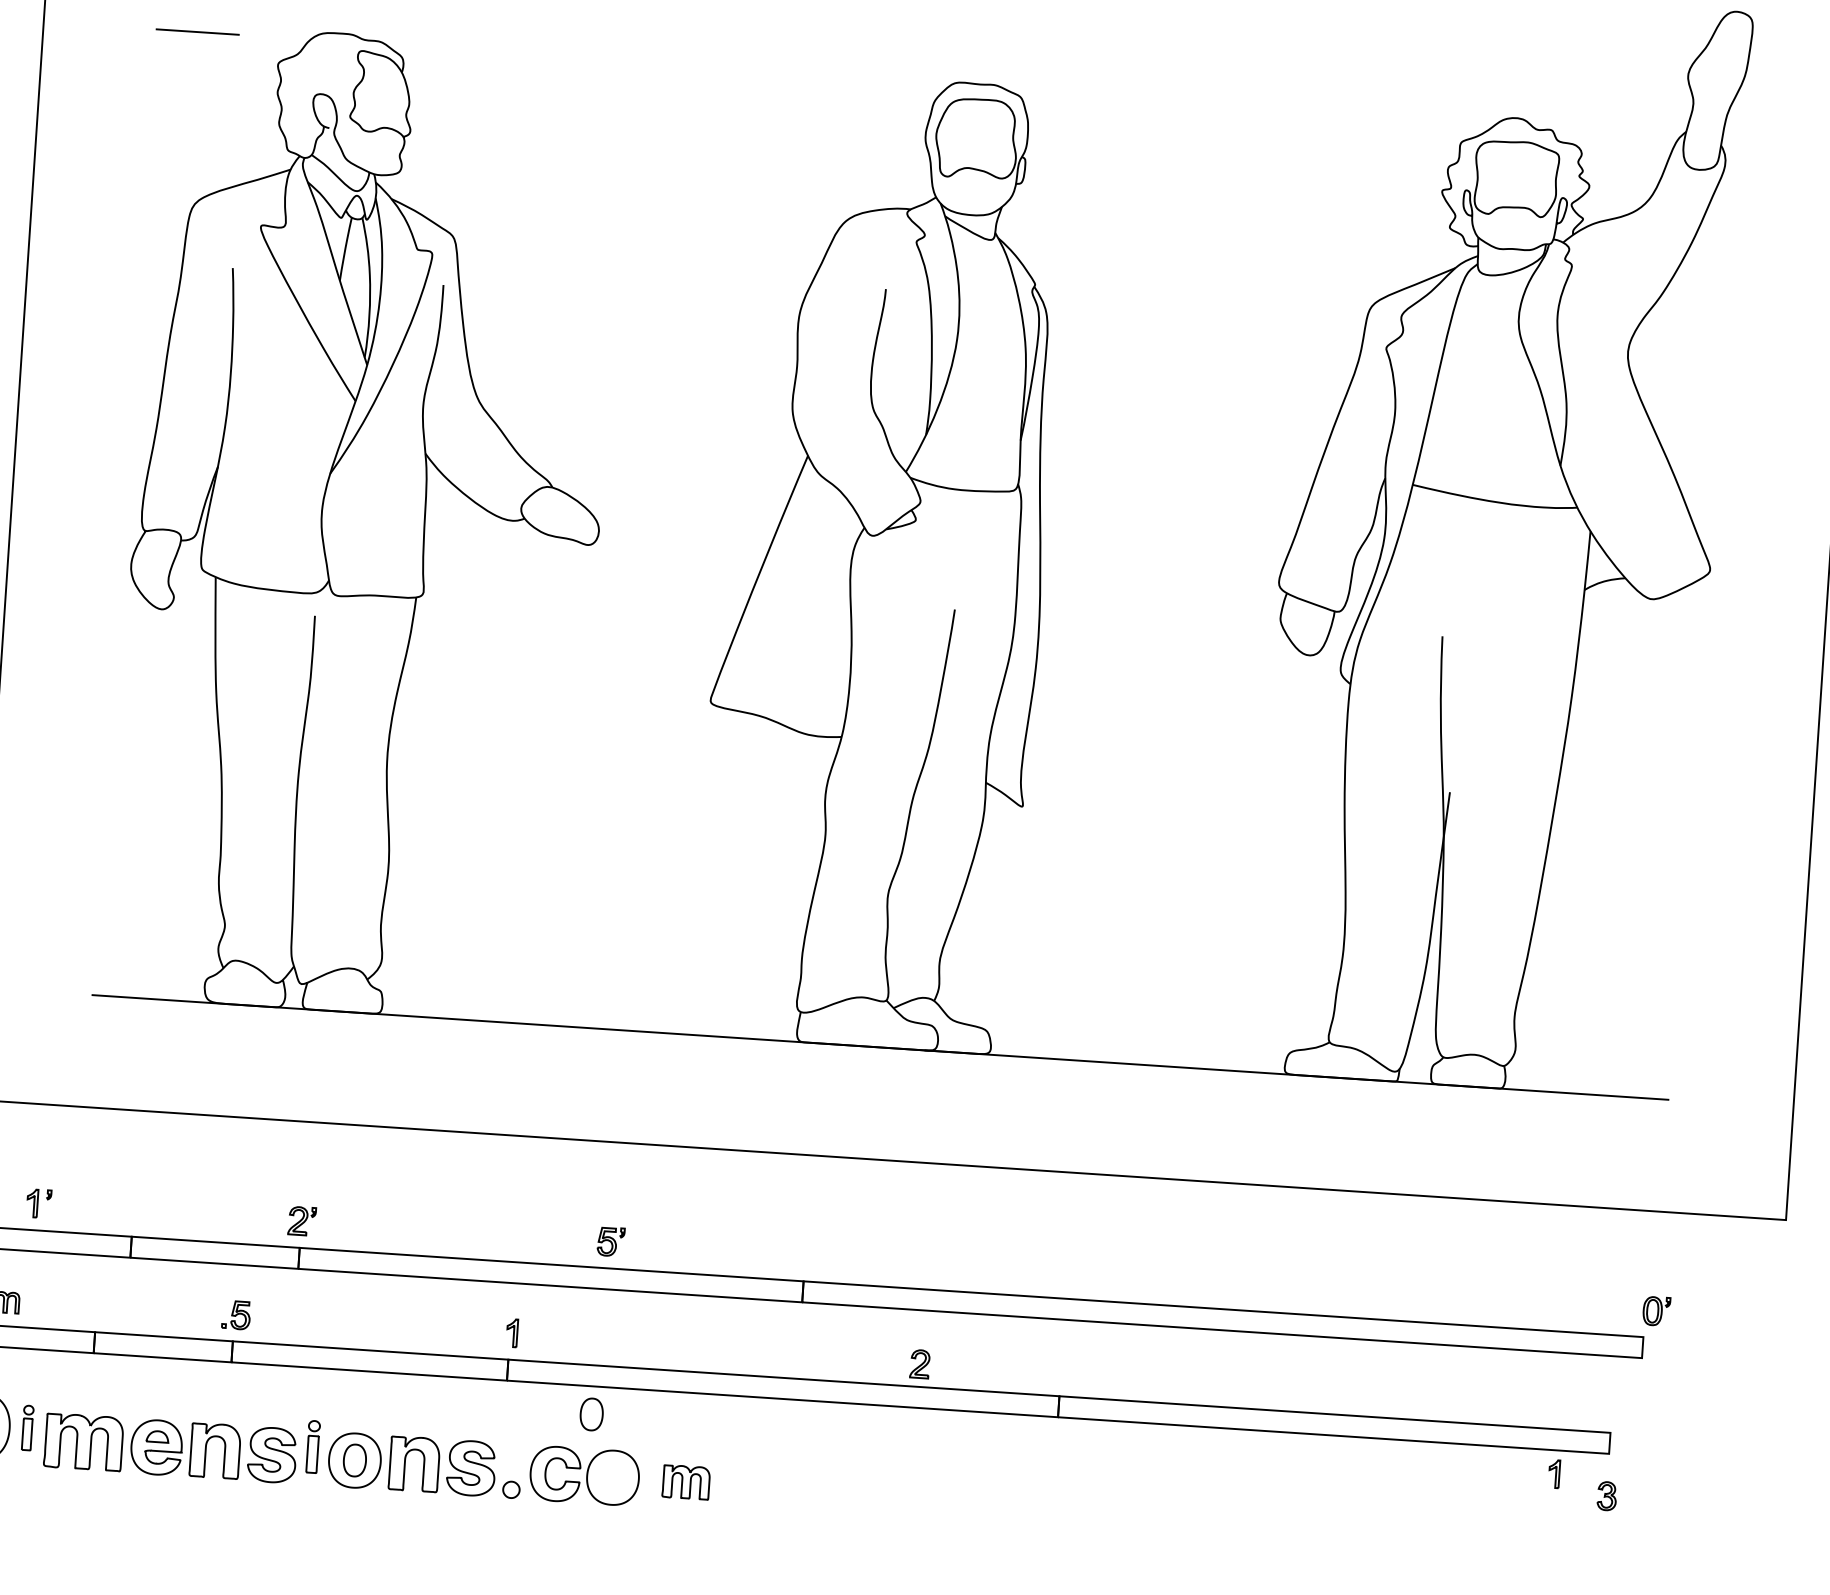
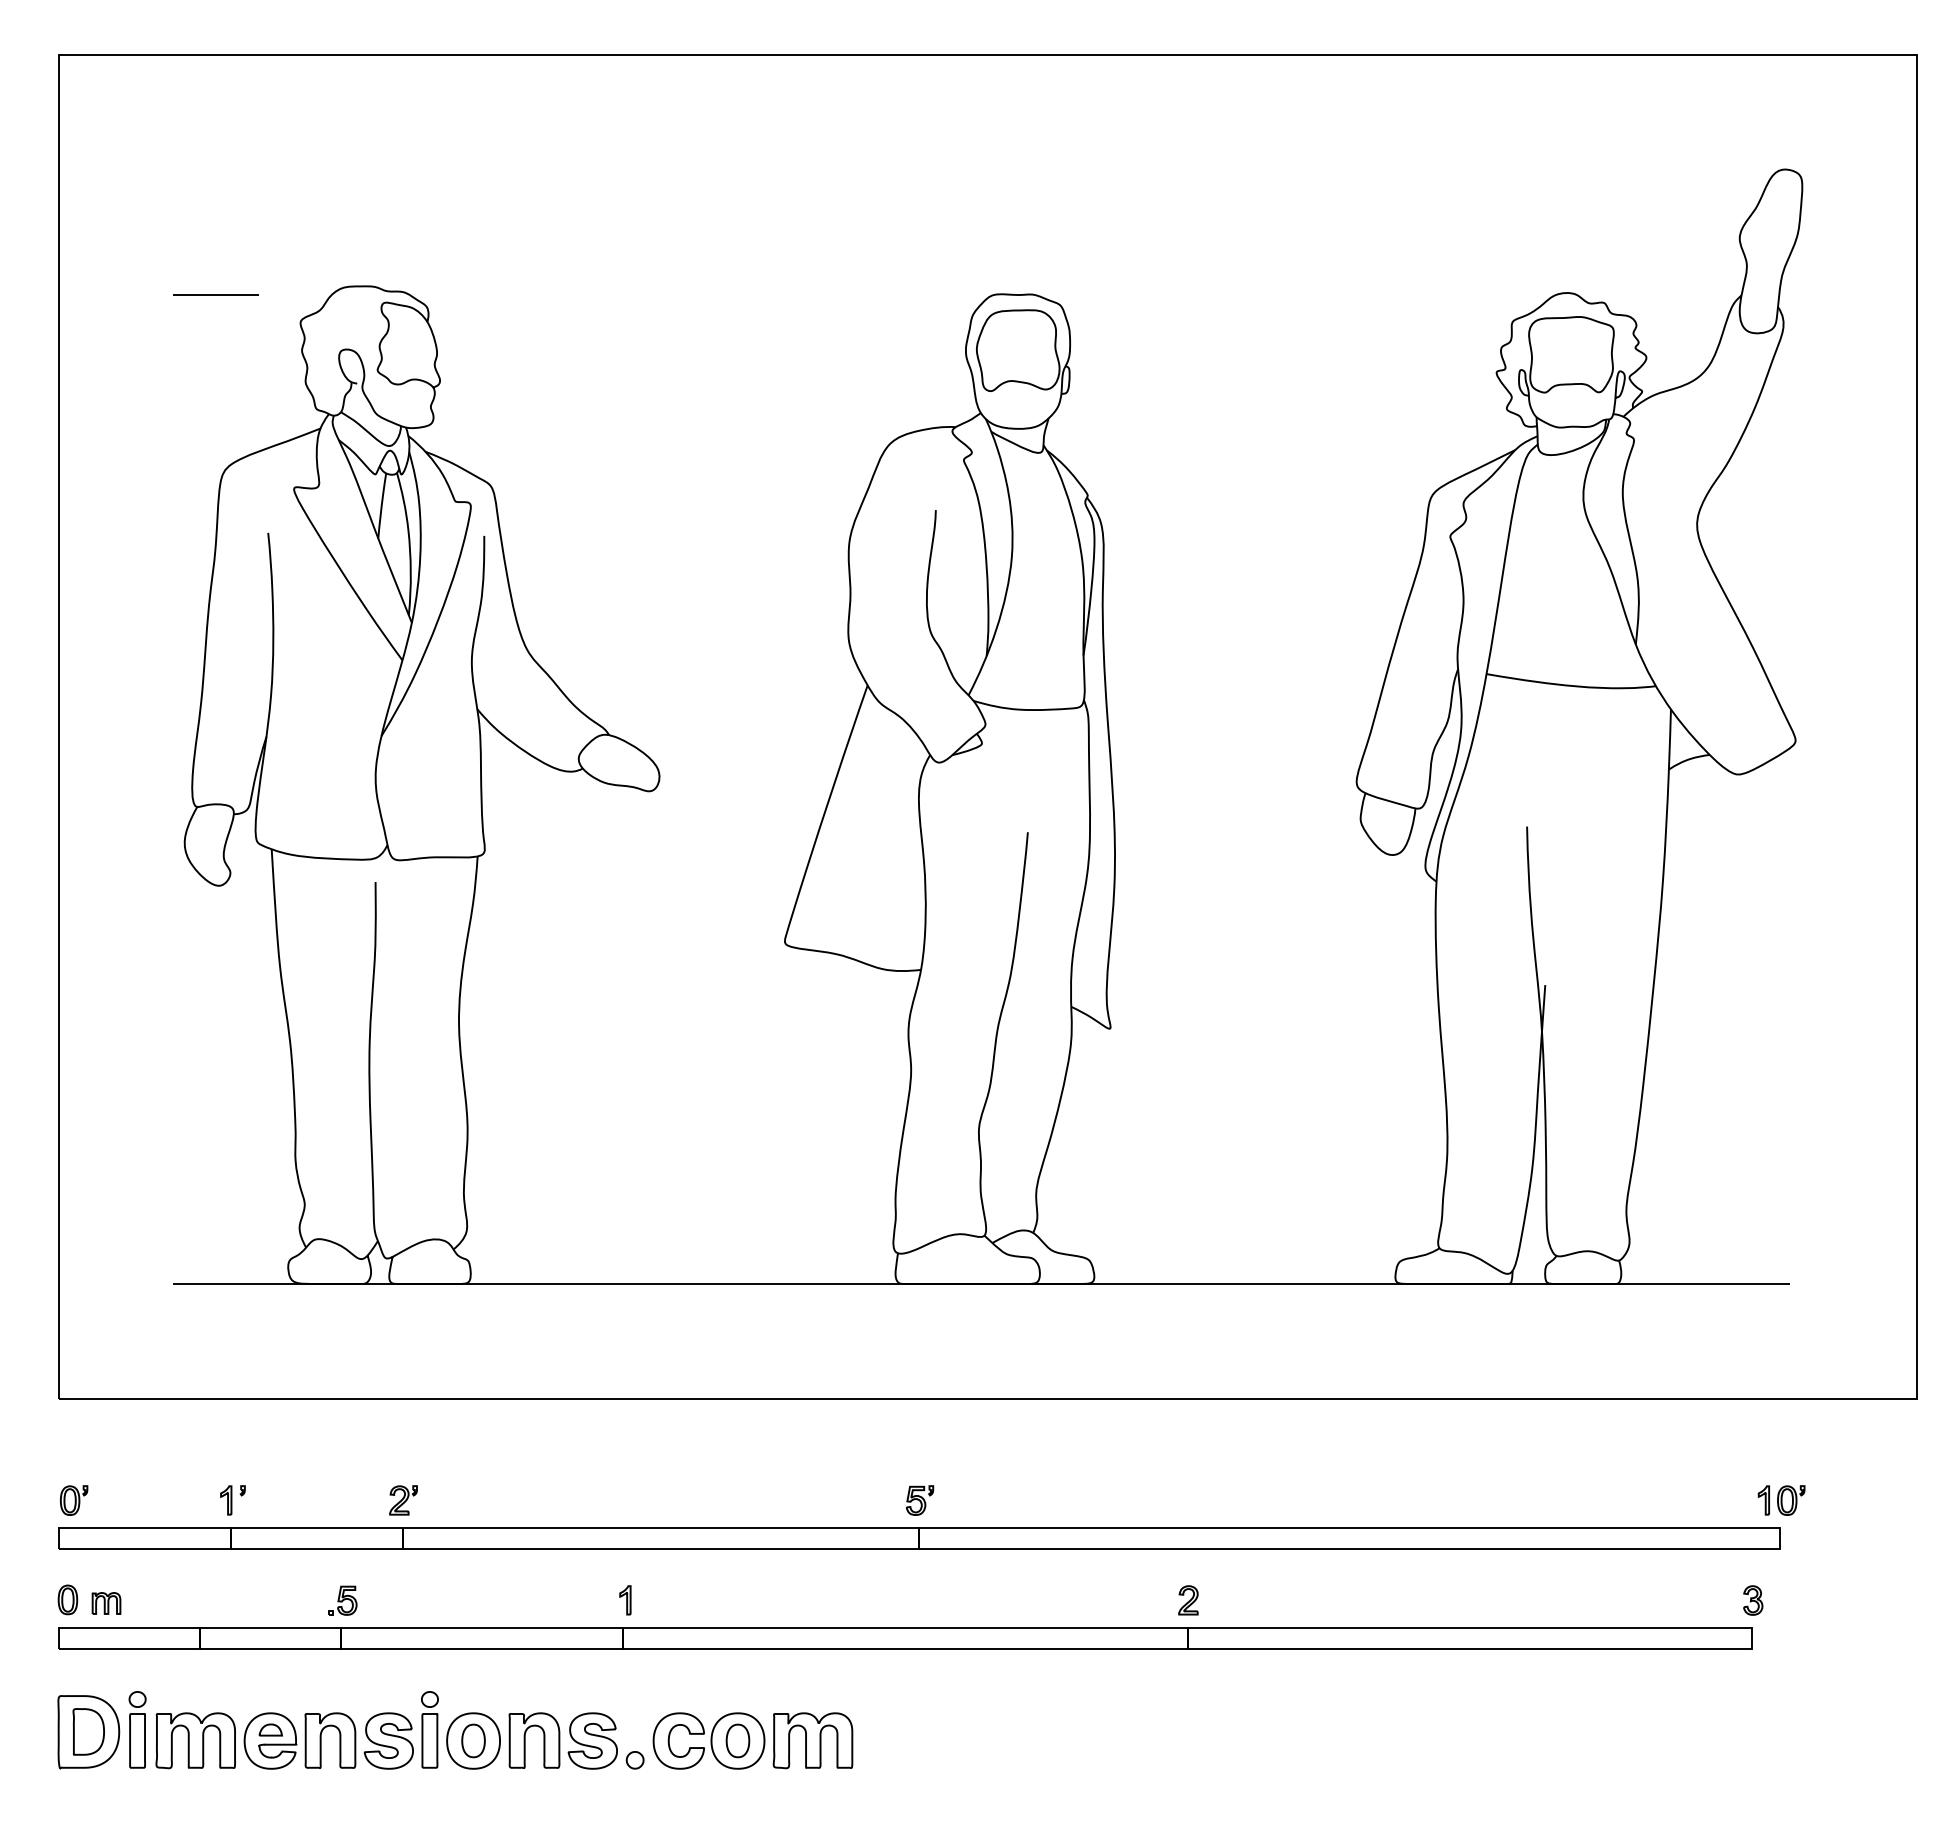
part: (38, 1203) -> (232, 1500), moved
part: (611, 1241) -> (920, 1500), moved
part: (920, 1364) -> (1188, 1600), moved
part: (591, 1414) -> (737, 1740), moved
part: (27, 1427) -> (137, 1729), size x1.67
part: (312, 1446) -> (429, 1729), size x1.43
part: (1553, 1474) -> (1763, 1500), moved
part: (685, 1482) -> (812, 1740), size x1.67
part: (1607, 1496) -> (1753, 1600), moved

